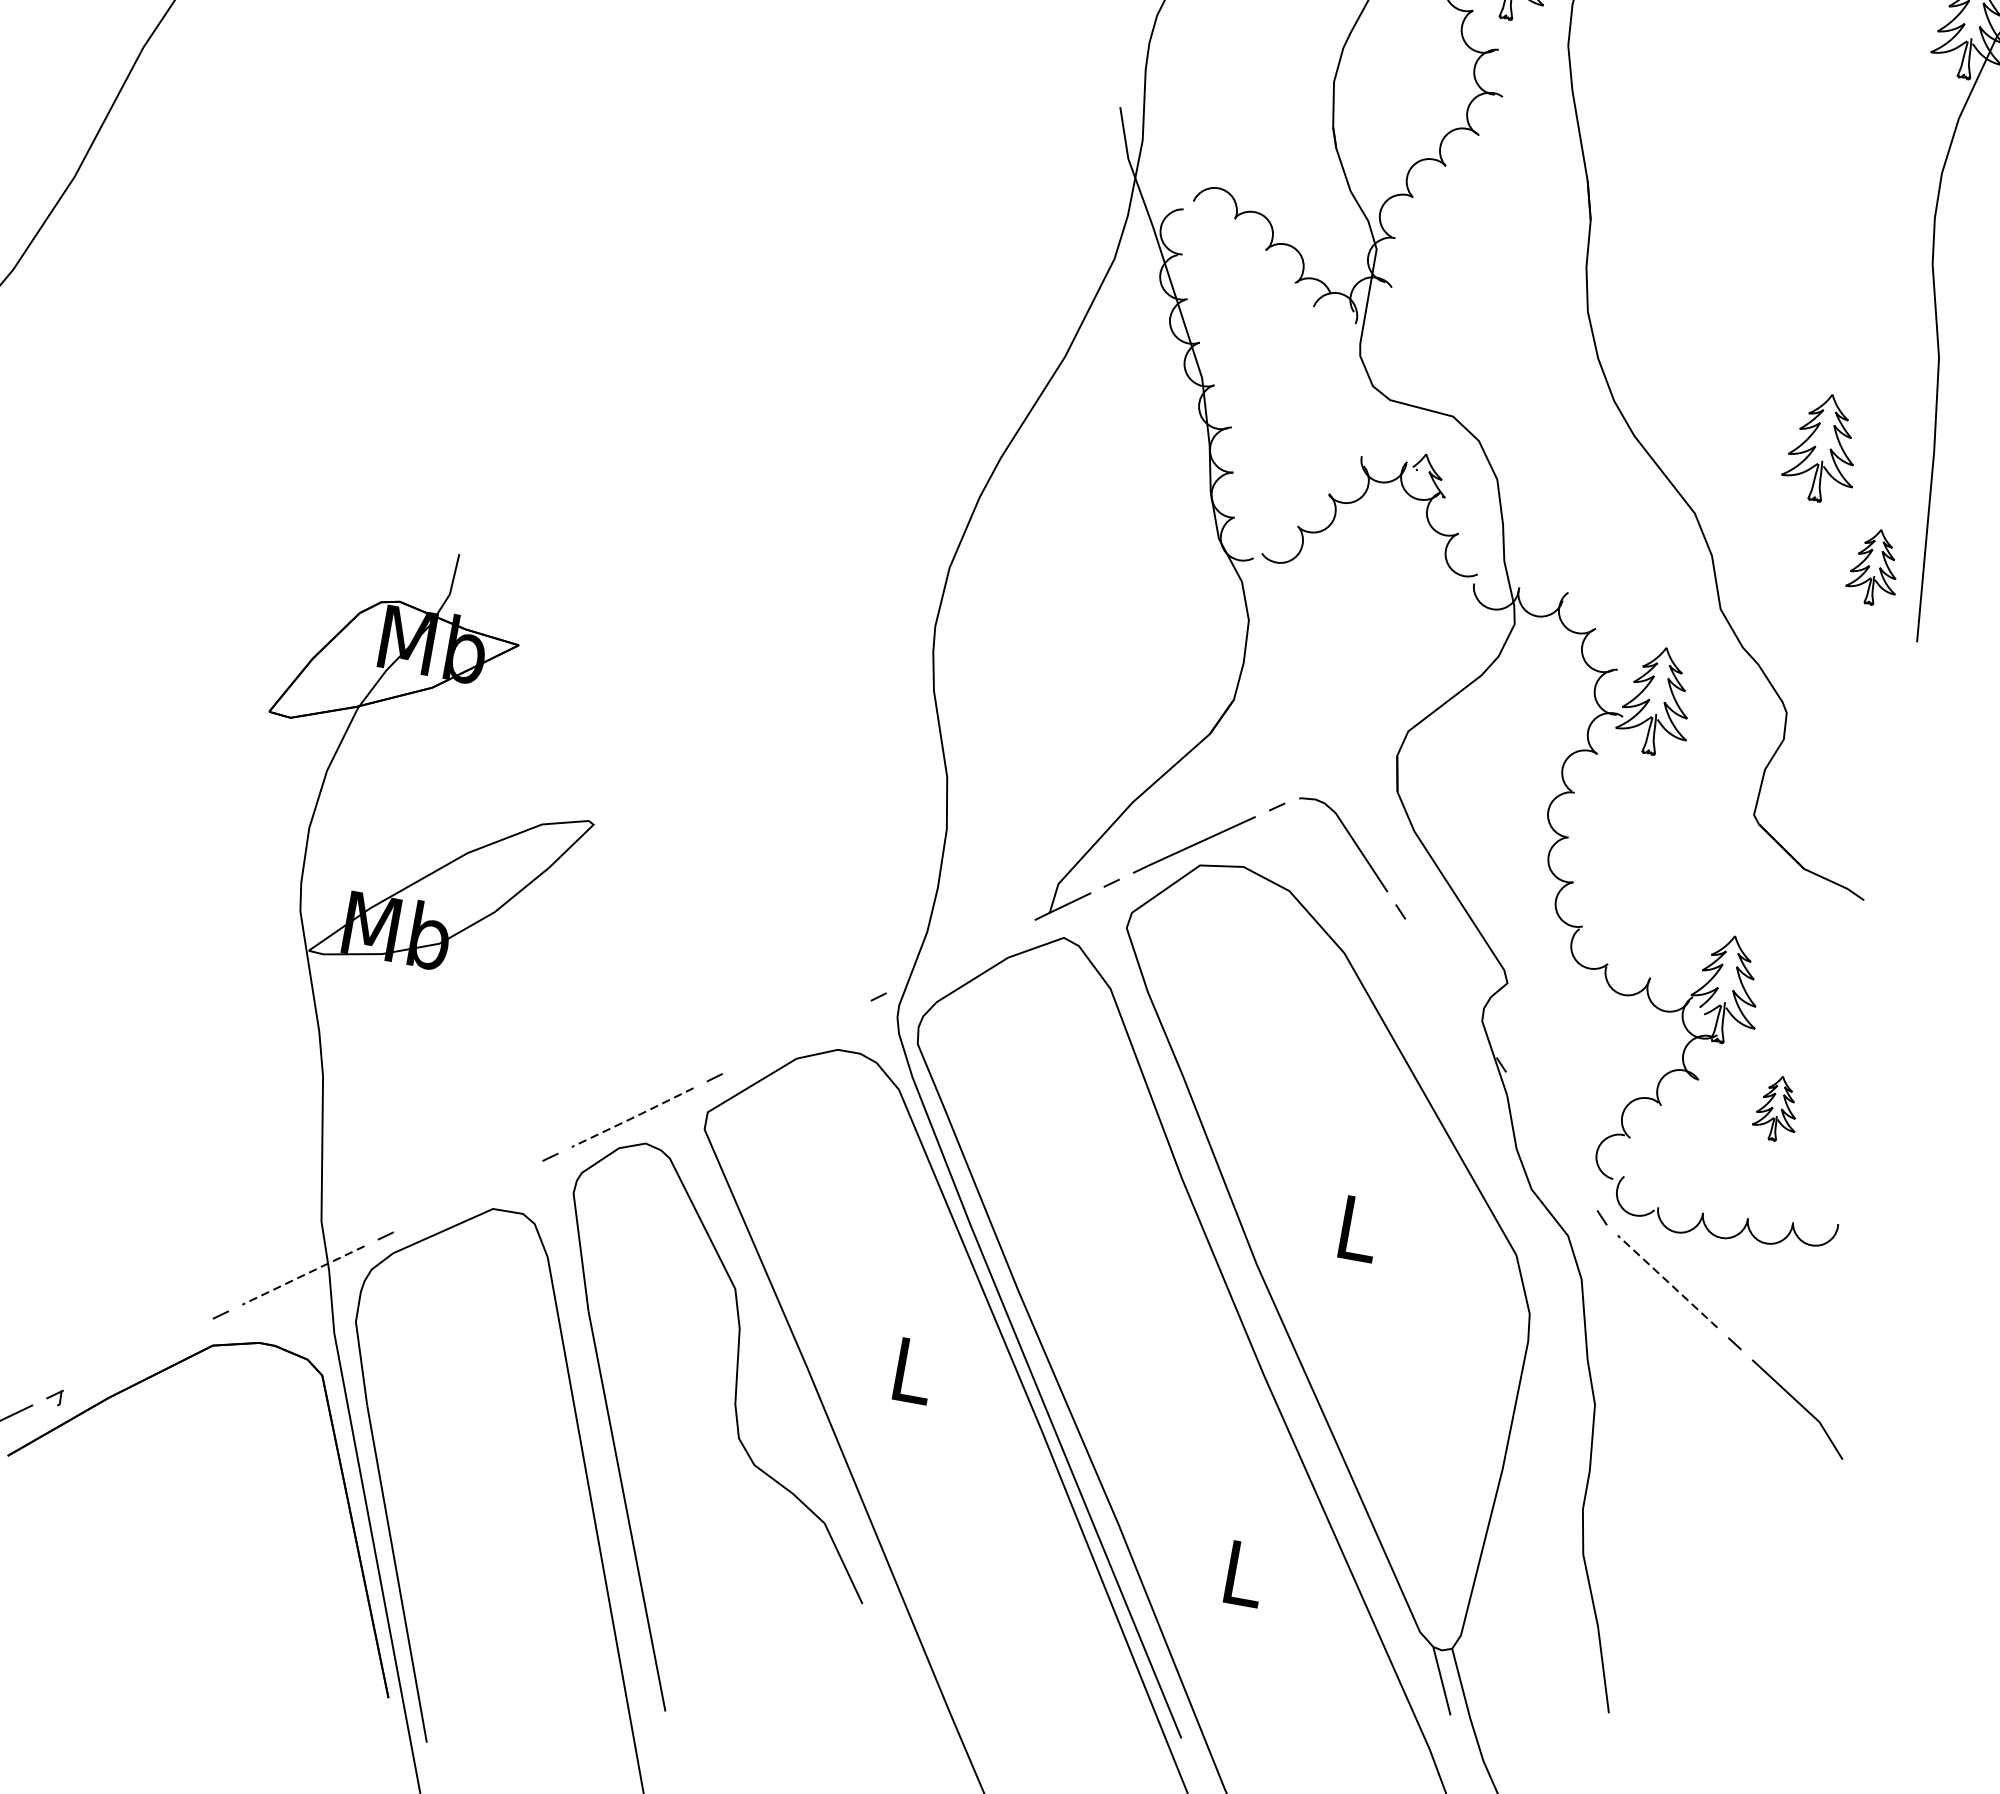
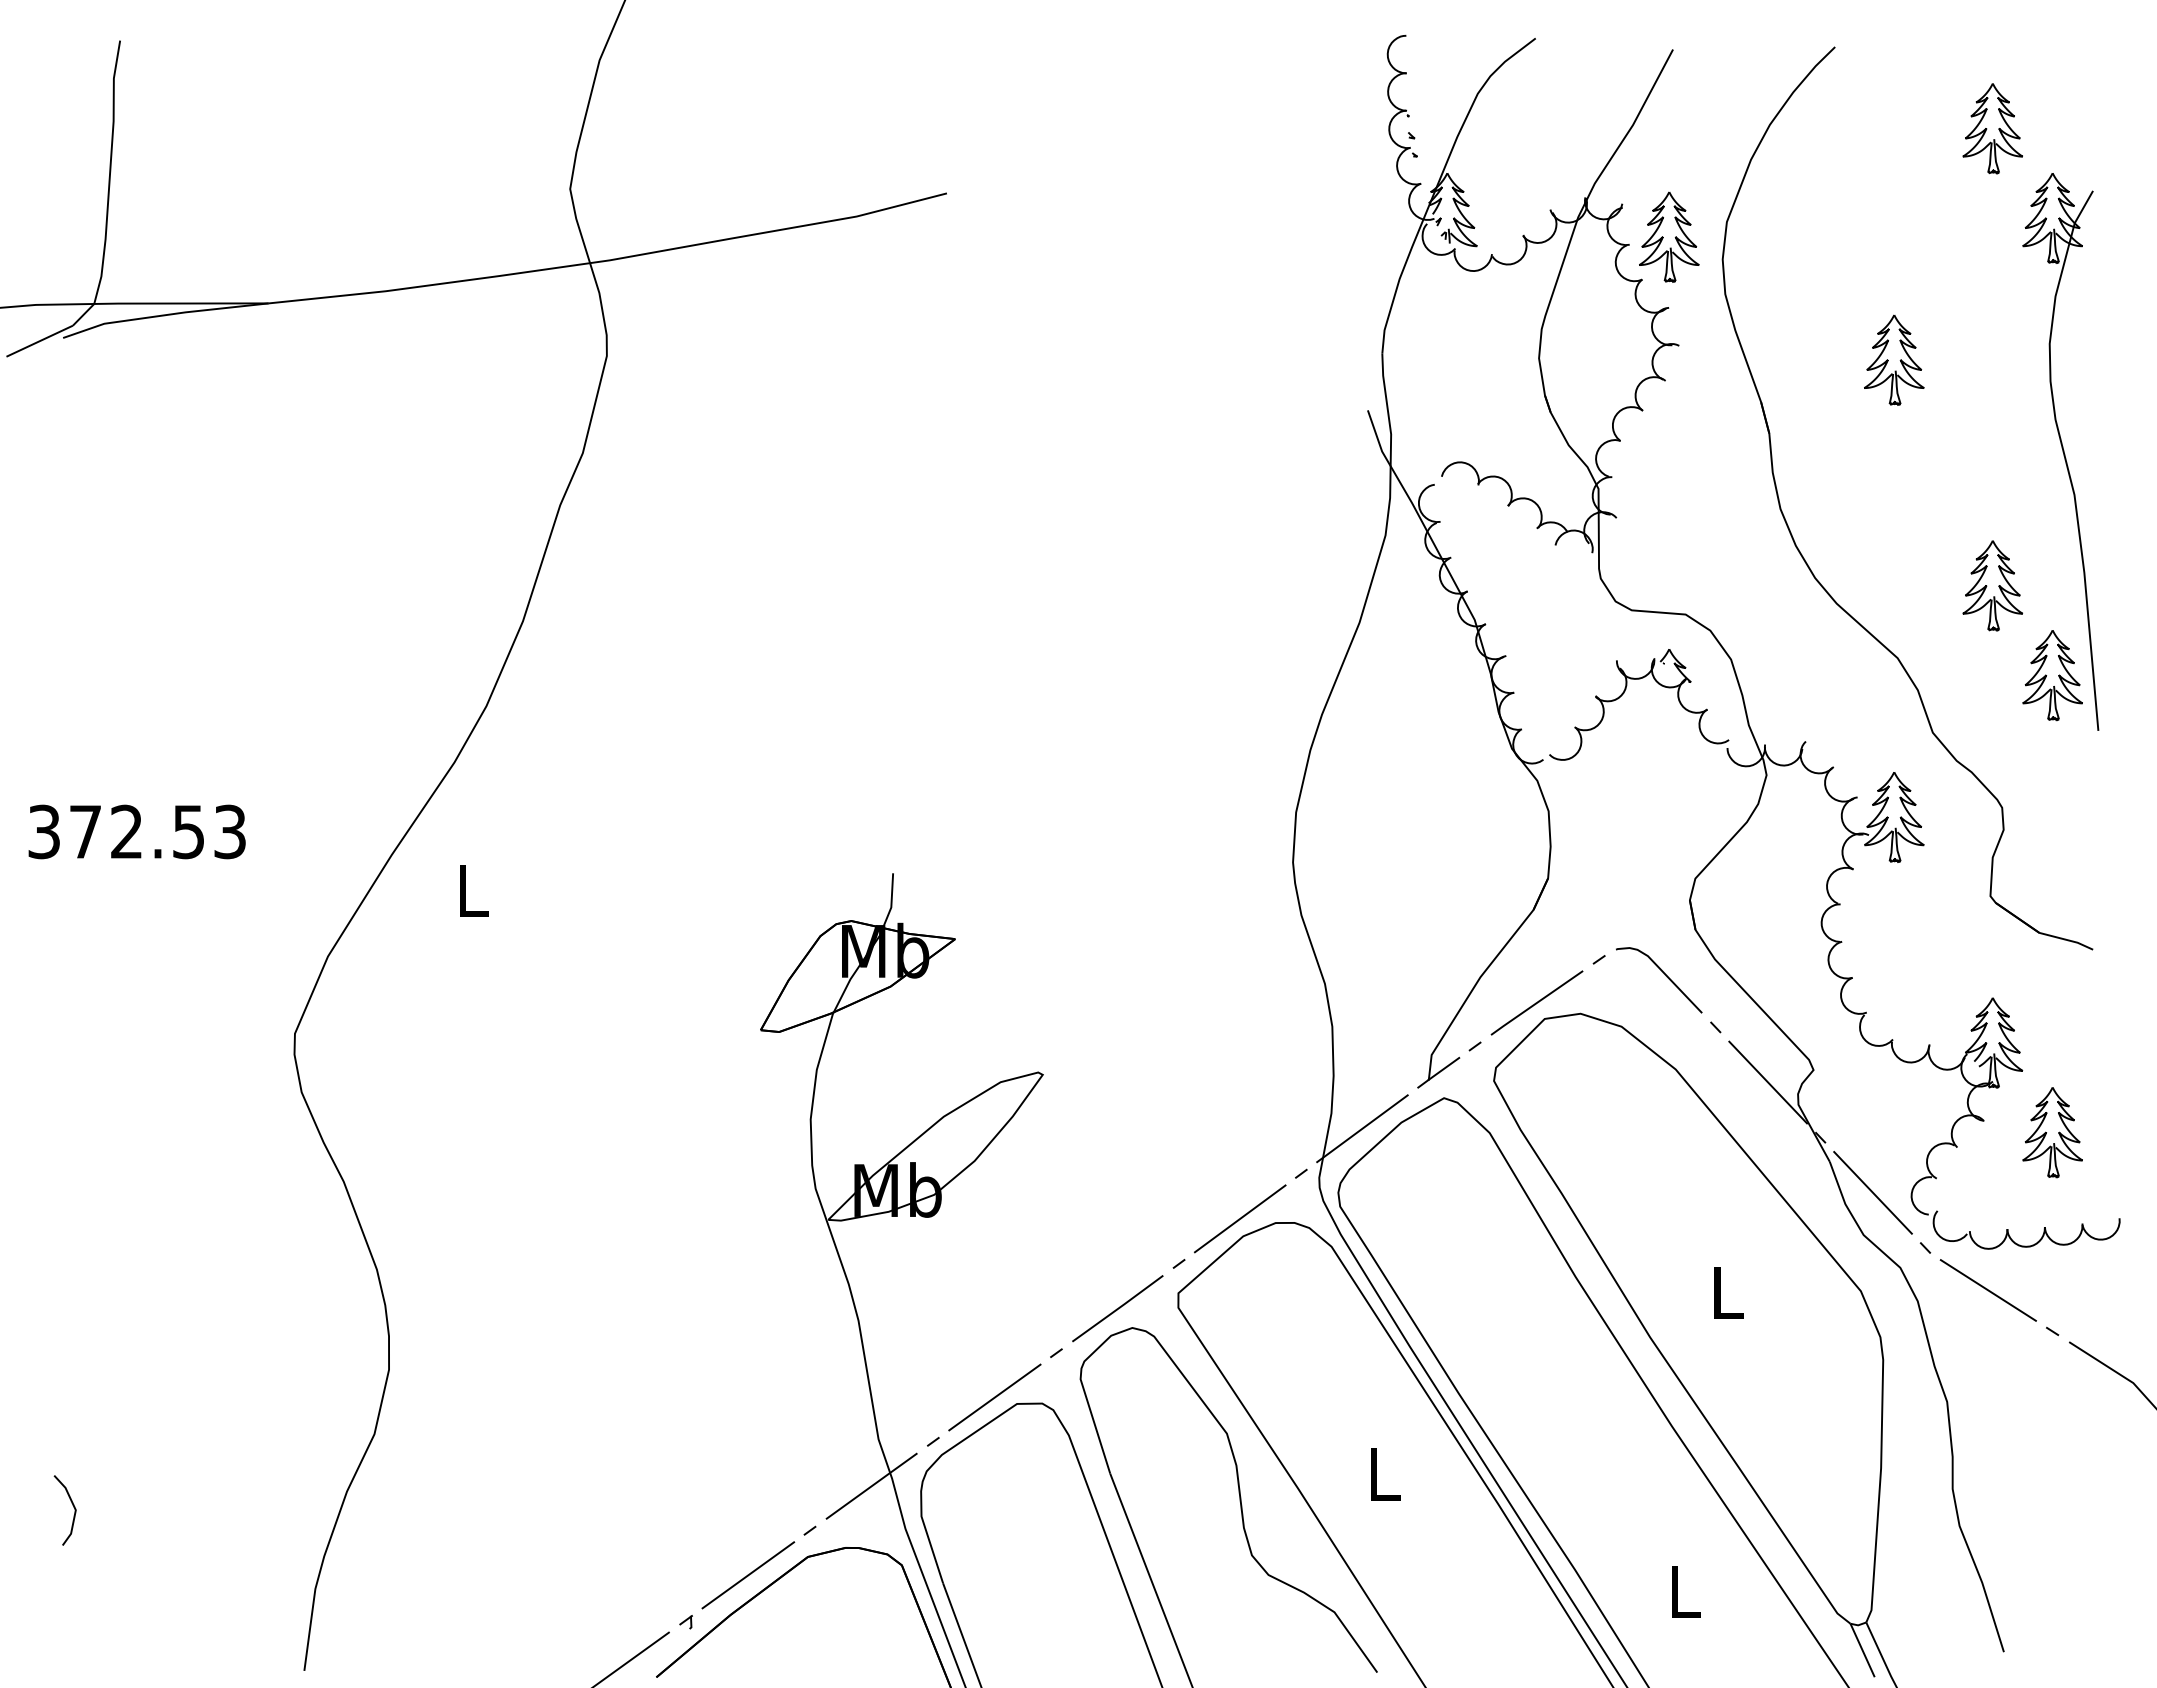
part: (1754, 159) -> (1894, 359), added
part: (1874, 566) -> (2052, 675), size x1.43
line: (960, 956) -> (1362, 1128), added
line: (1451, 988) -> (1768, 1082), added
line: (796, 1036) -> (1239, 1218), added
part: (1777, 1108) -> (2052, 1132), size x1.67
line: (633, 1117) -> (1118, 1308), dashed -> solid
line: (1551, 1140) -> (1872, 1192), added
line: (467, 1196) -> (994, 1397), added
line: (304, 1274) -> (872, 1485), dashed -> solid
line: (1667, 1281) -> (1988, 1290), dashed -> solid
line: (138, 1354) -> (748, 1575), added

